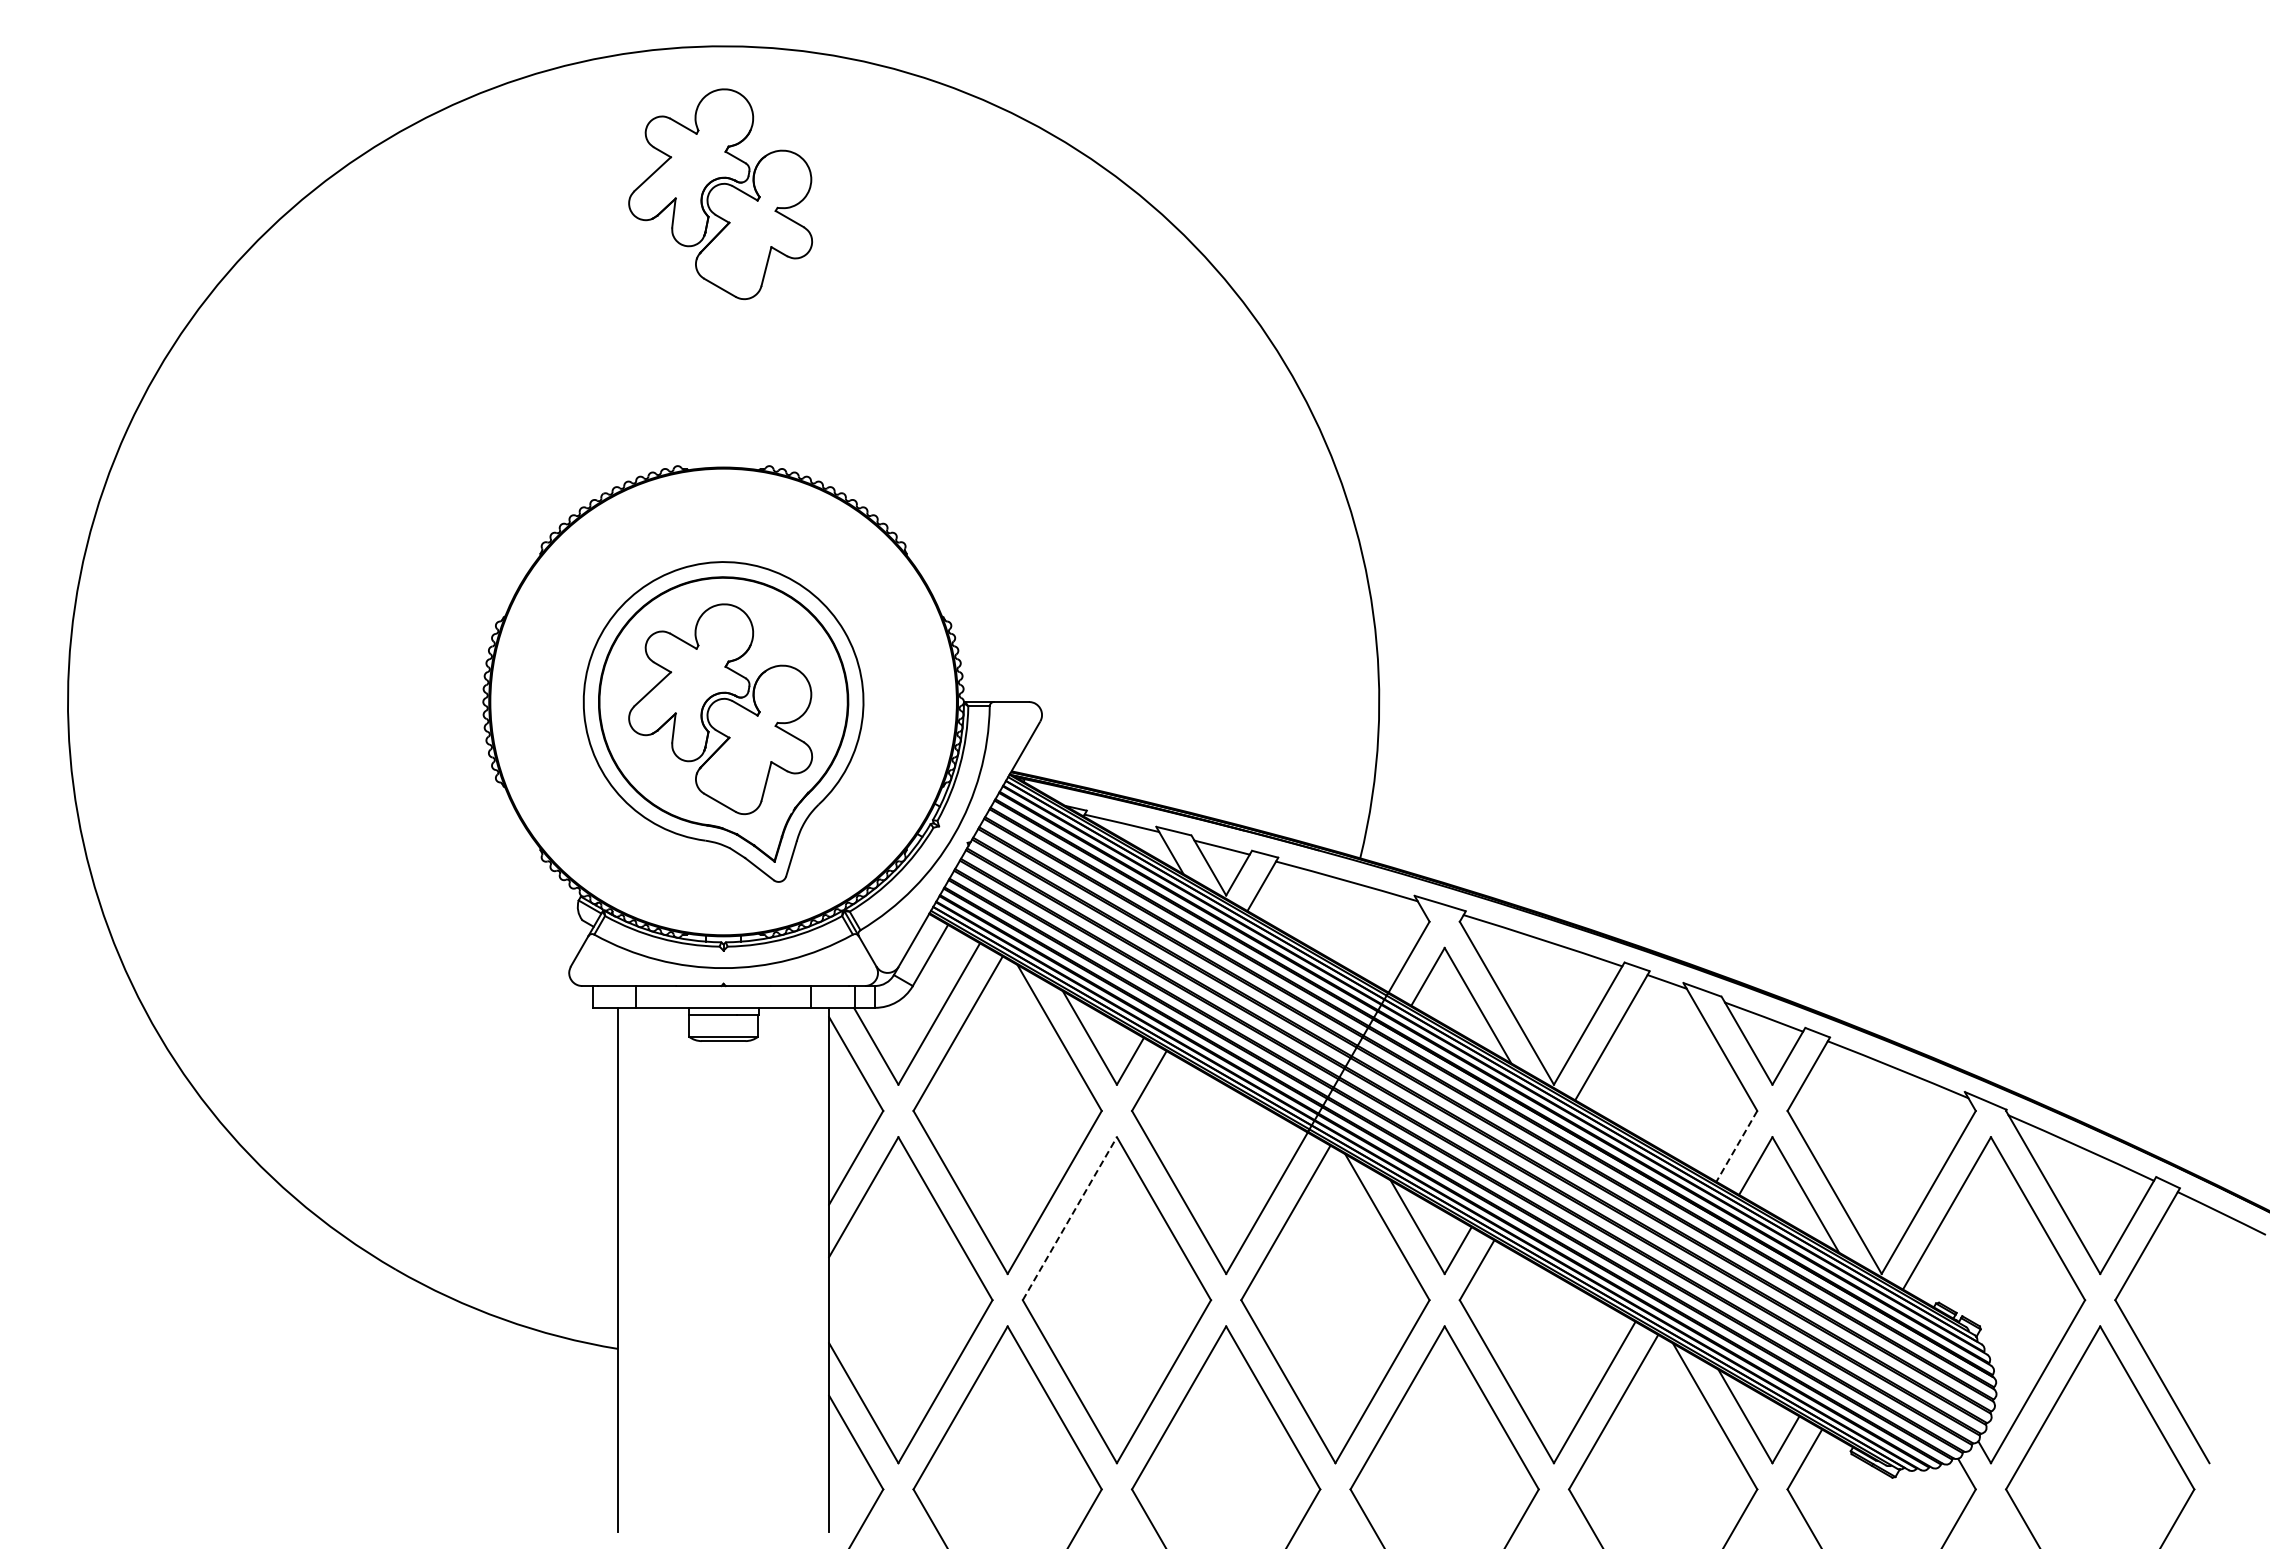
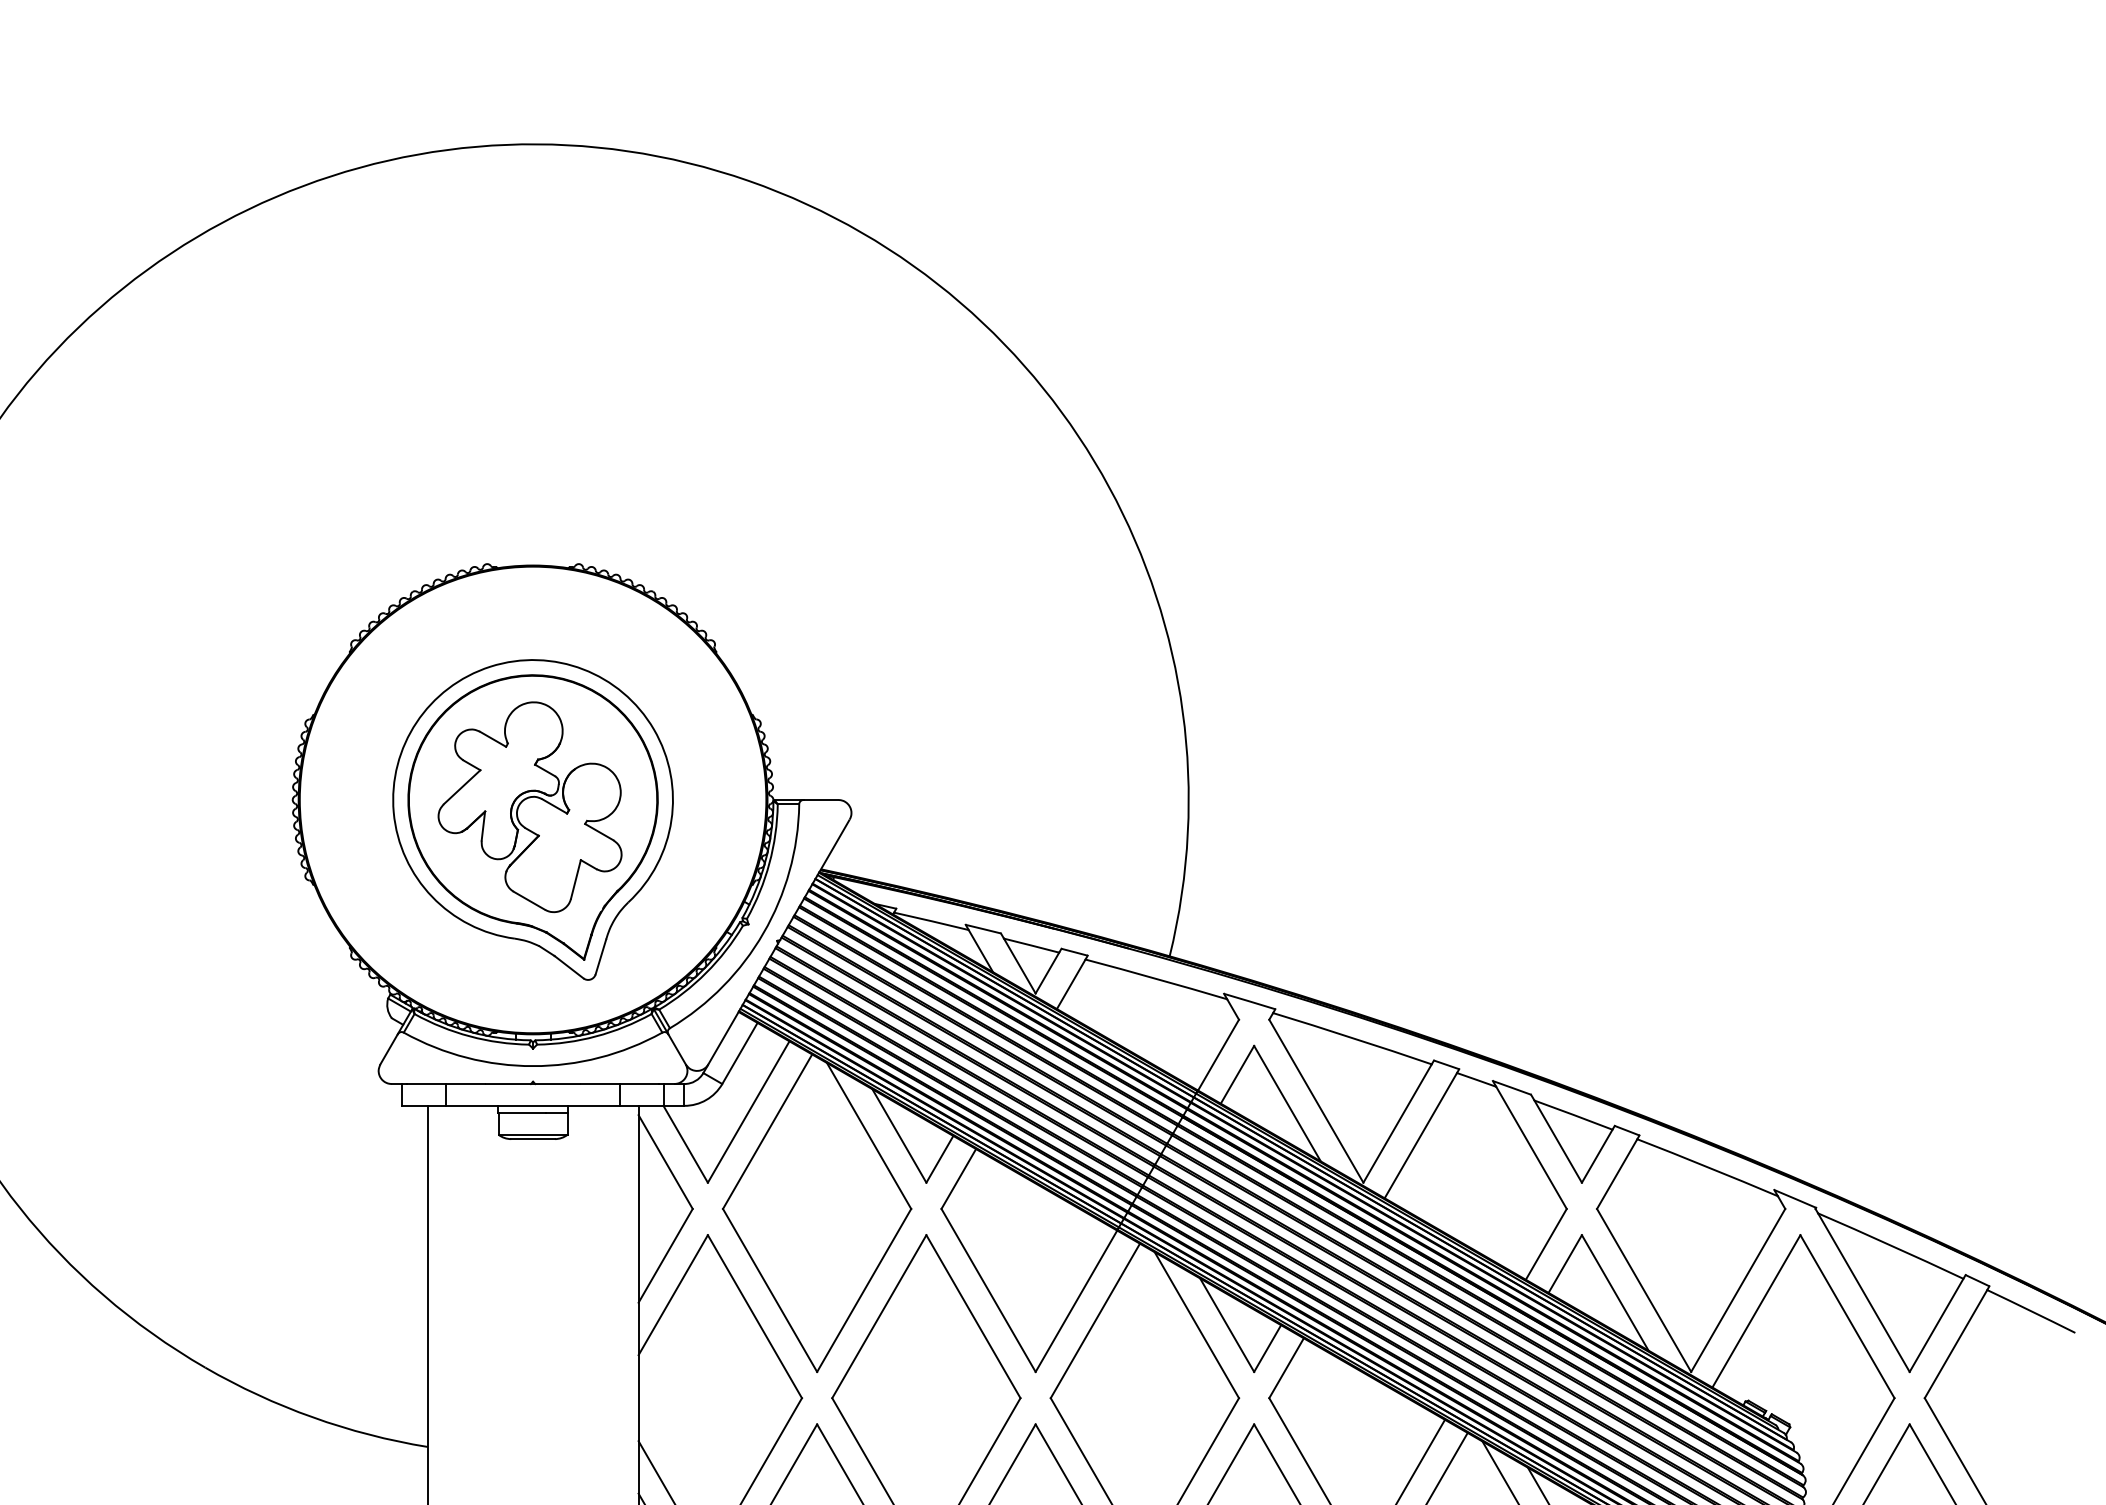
part: (720, 194) -> (529, 292), removed
line: (1736, 1146) -> (1545, 1244), dashed -> solid
line: (1070, 1218) -> (879, 1316), dashed -> solid

